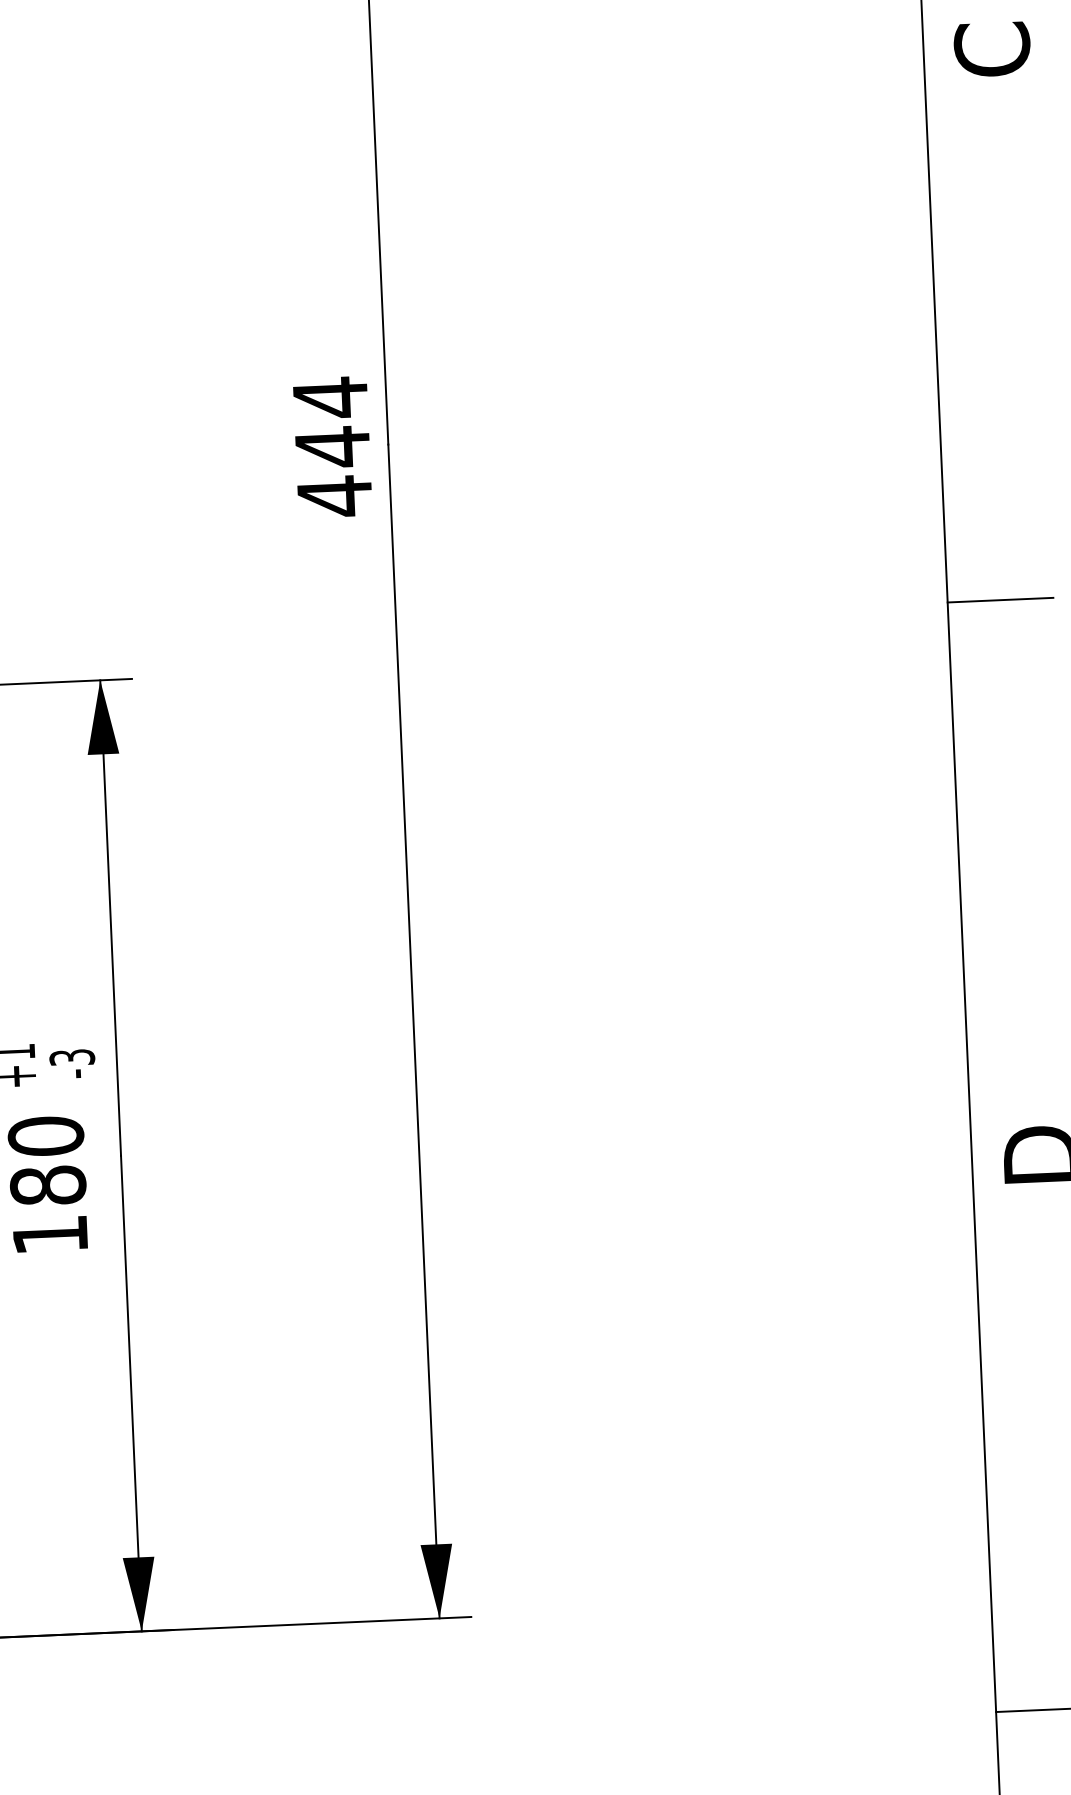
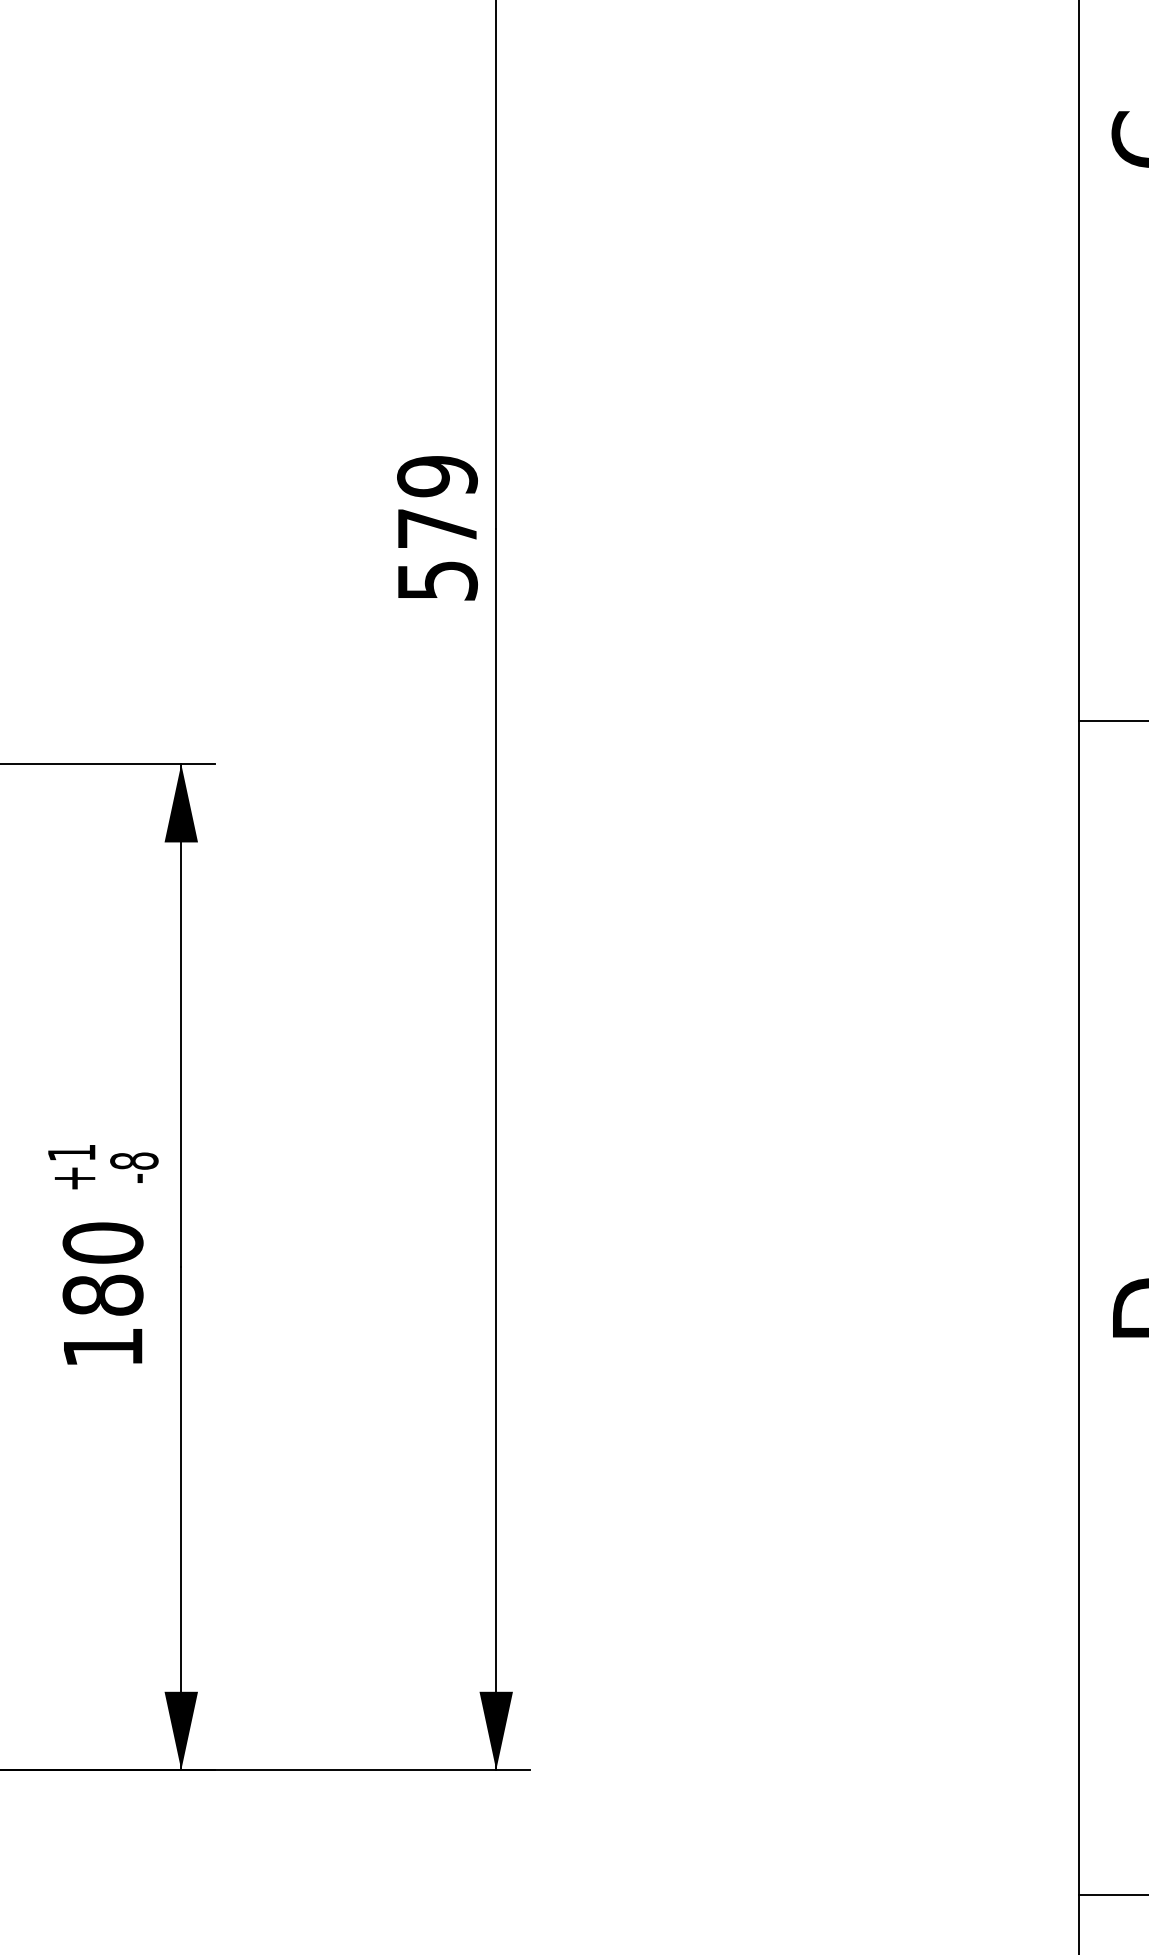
text: (332, 446) -> (437, 528), 444 -> 579
text: (72, 1056) -> (134, 1160), -3 -> -8

